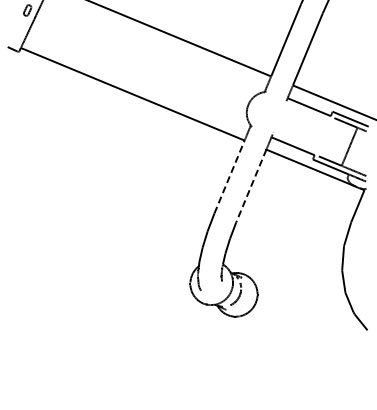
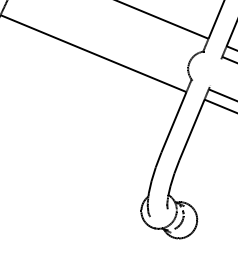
line: (229, 176) -> (173, 121), dashed -> solid
line: (251, 186) -> (192, 130), dashed -> solid

